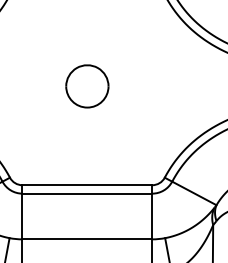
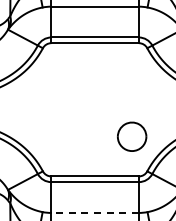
part: (87, 85) -> (132, 136), moved
line: (87, 238) -> (95, 212), solid -> dashed

